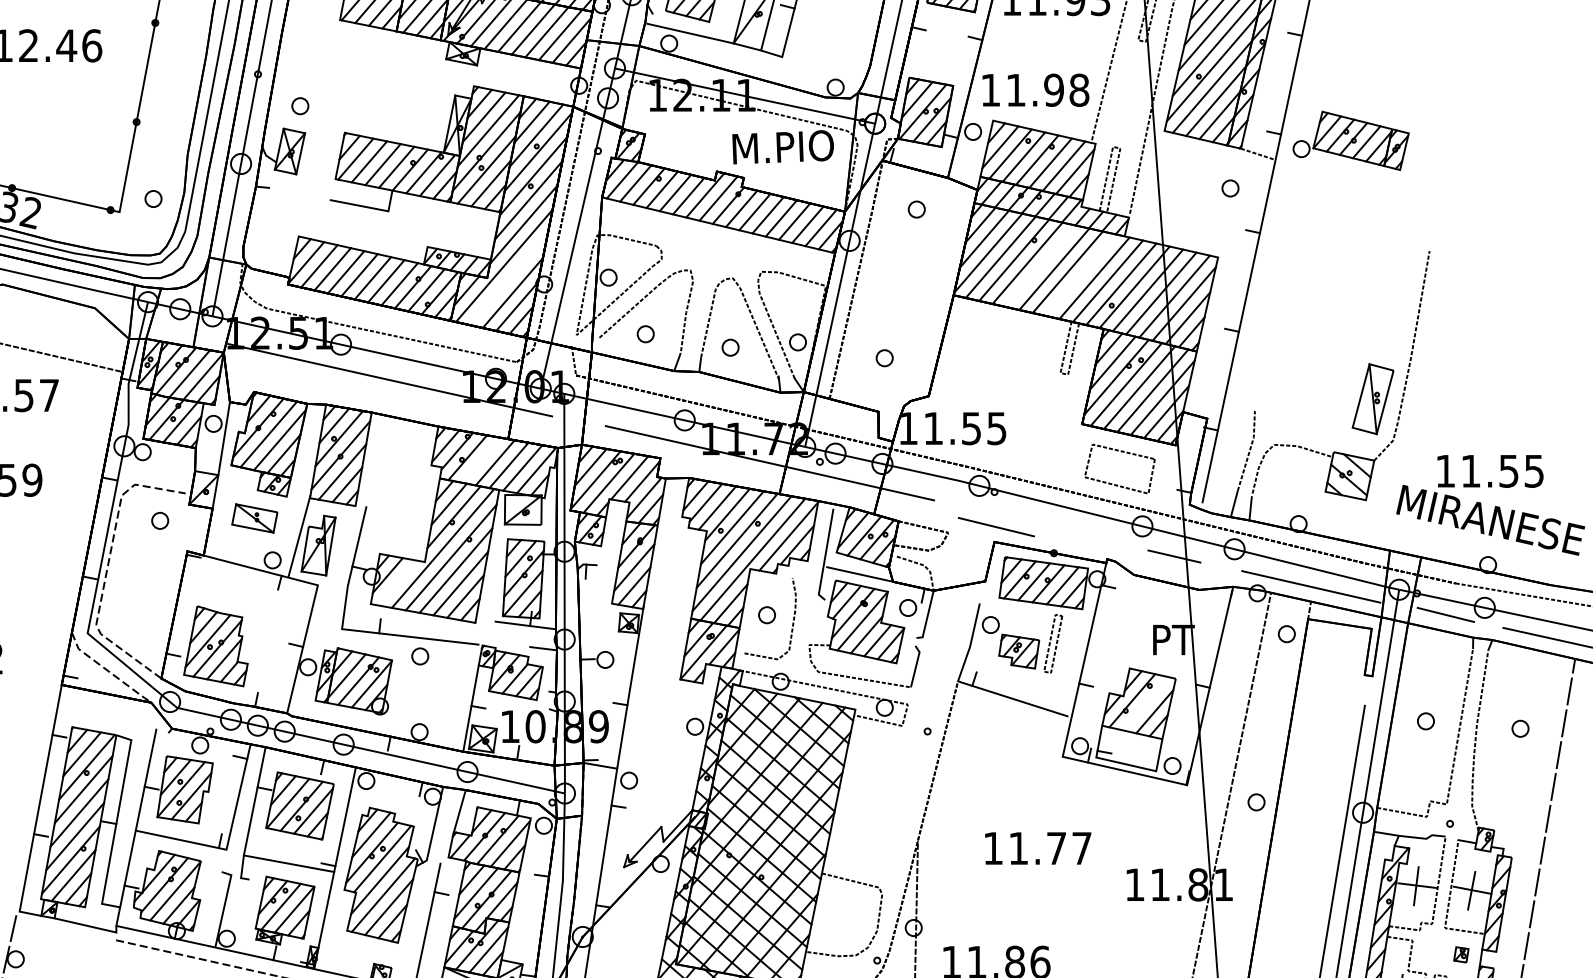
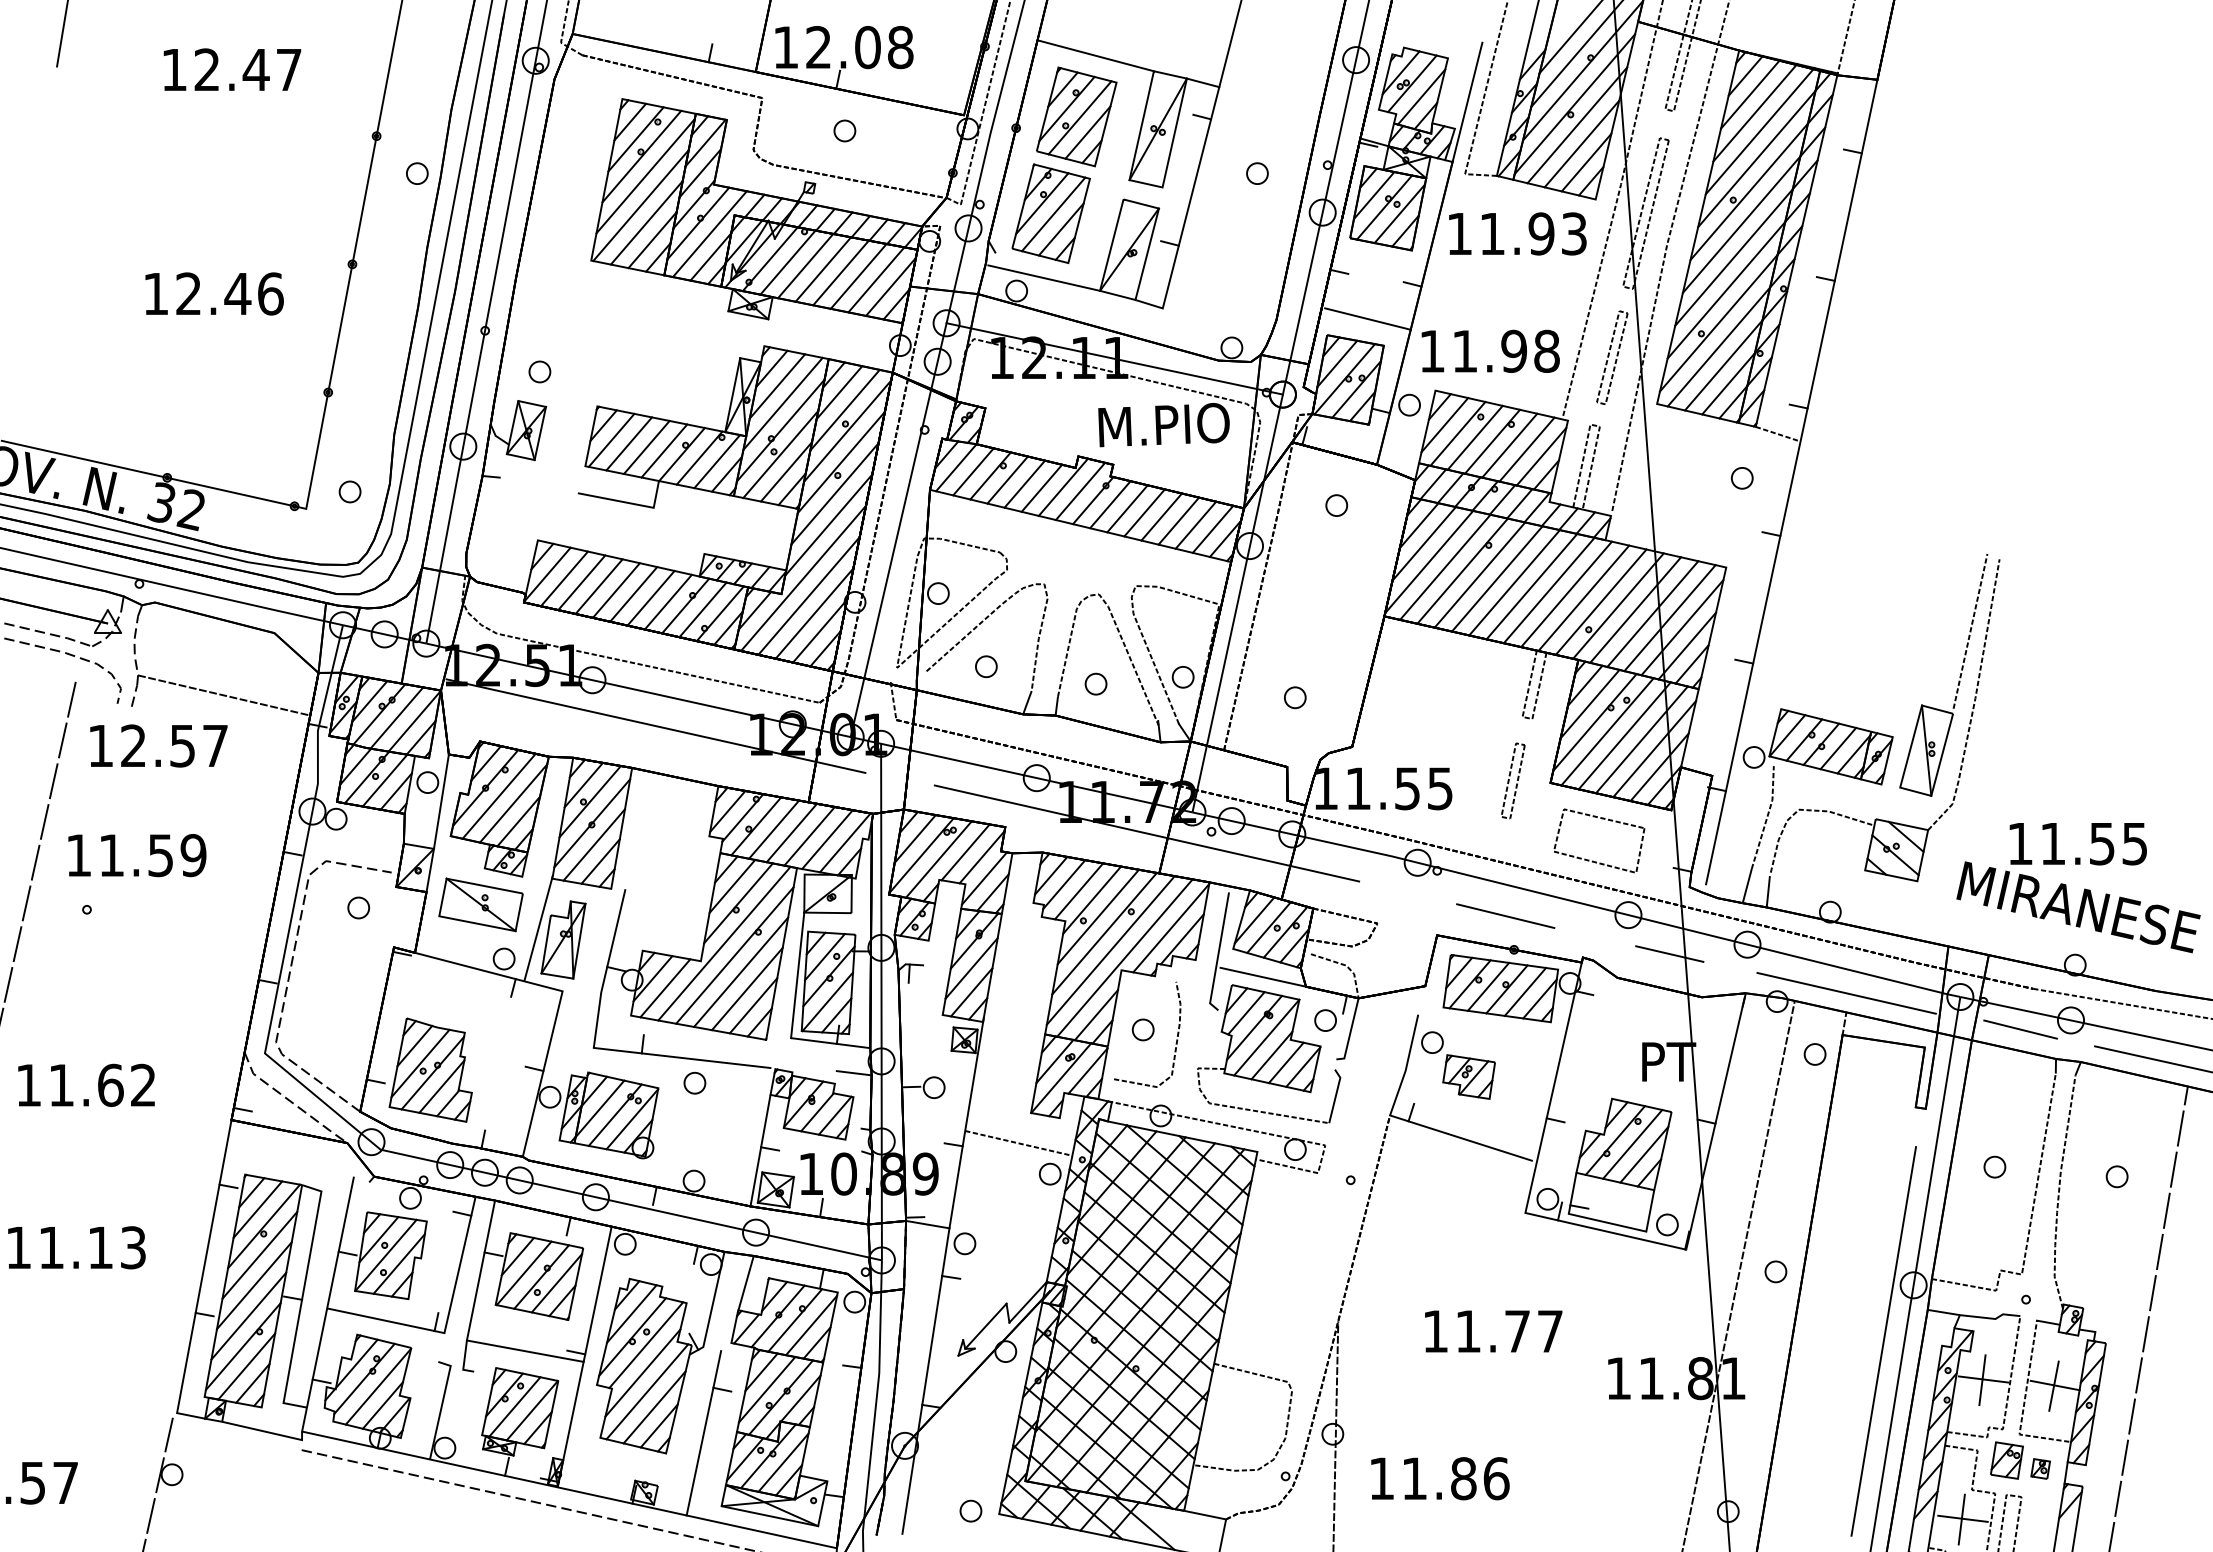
line: (940, 64) -> (1367, 318), added
part: (1130, 95) -> (1612, 357), added
part: (1350, 140) -> (1817, 746), moved
line: (1041, 265) -> (1497, 578), added
line: (1080, 275) -> (1548, 590), added
line: (508, 279) -> (808, 595), added
line: (1407, 306) -> (1970, 631), added
line: (481, 460) -> (774, 829), added
part: (254, 518) -> (480, 904), size x1.43
line: (996, 526) -> (1505, 915), moved
line: (499, 573) -> (797, 975), added
line: (397, 583) -> (665, 988), added
part: (1053, 643) -> (1513, 780), moved
line: (670, 703) -> (1018, 1143), added
line: (1145, 703) -> (1632, 1143), added
part: (1434, 948) -> (2006, 1460), added

